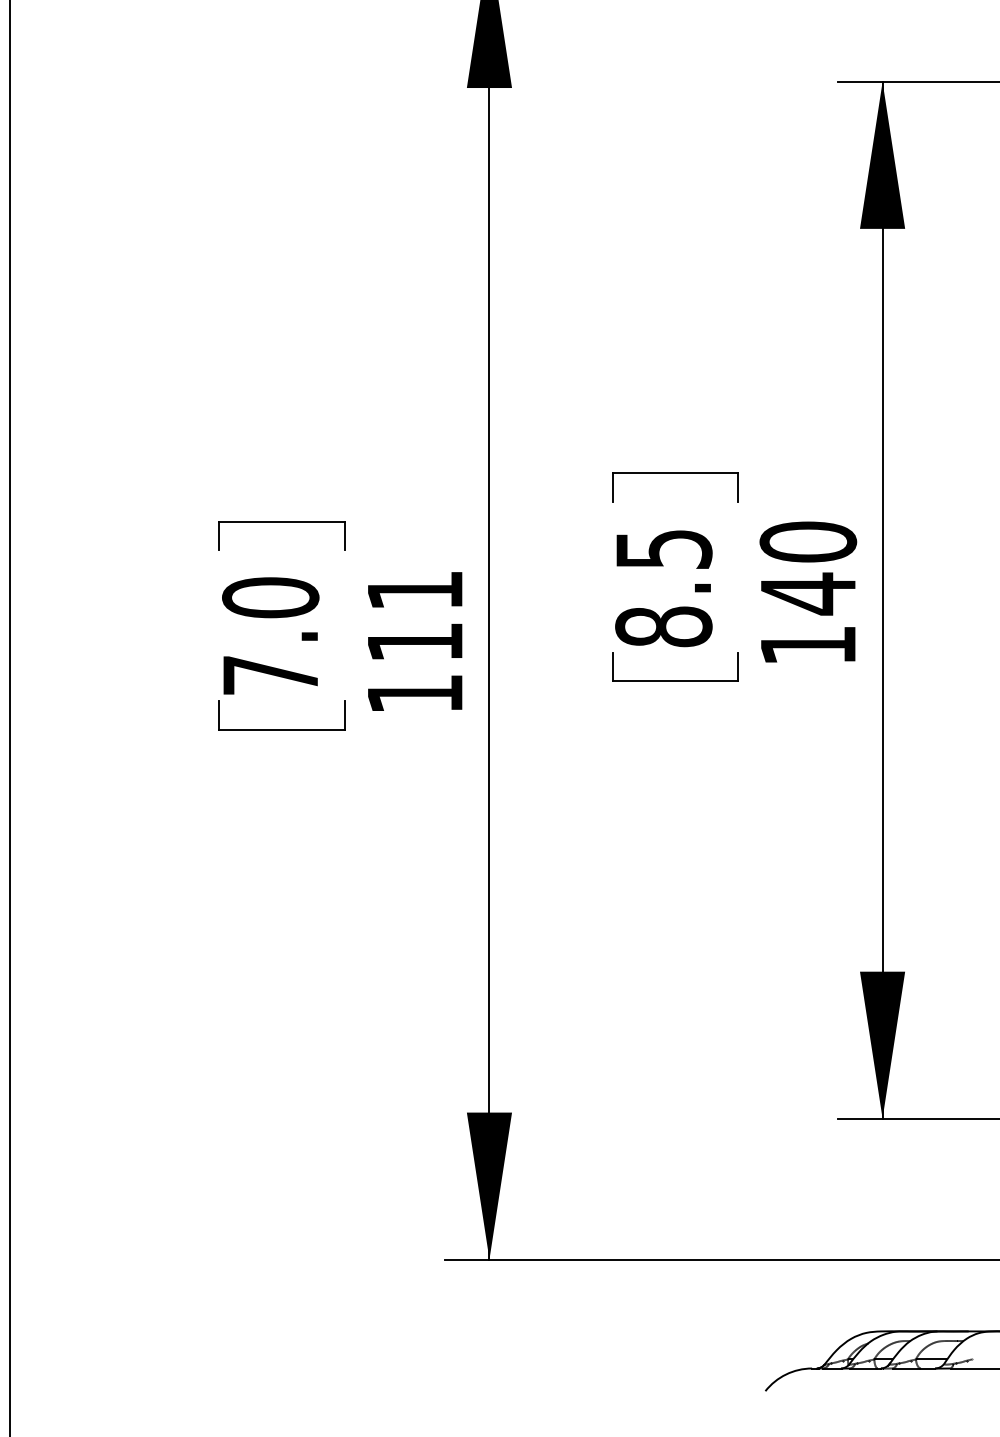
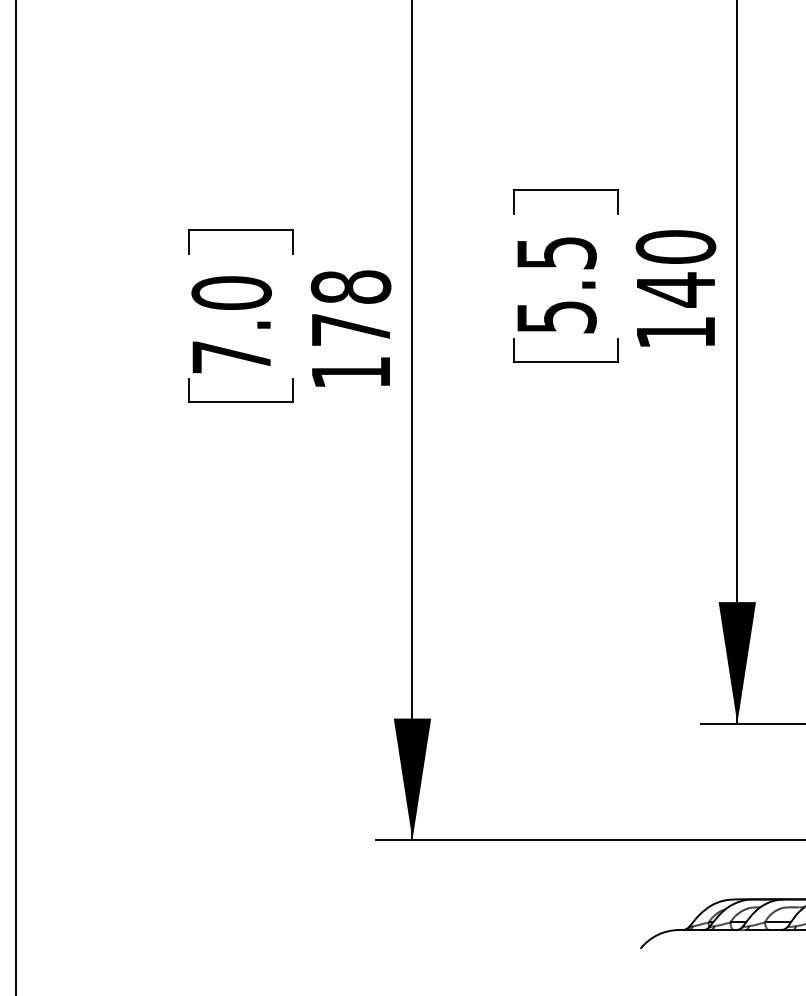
text: (414, 615) -> (350, 307), 111 -> 178
text: (663, 626) -> (556, 316), 8.5 -> 5.5

